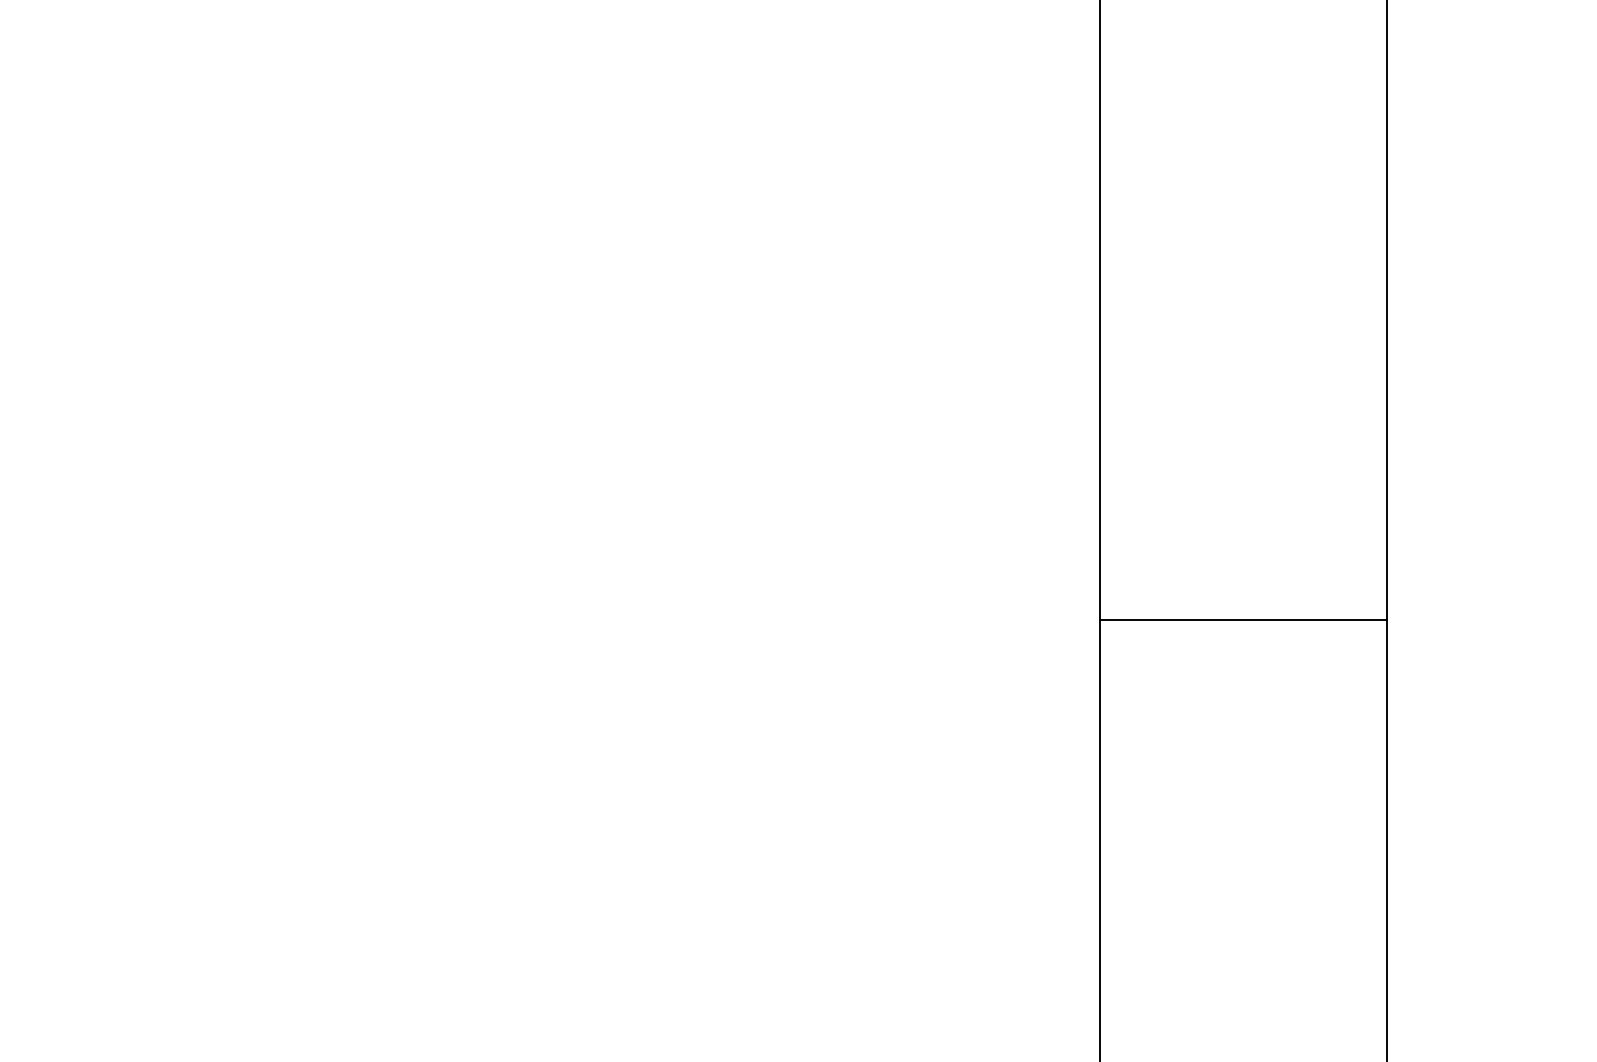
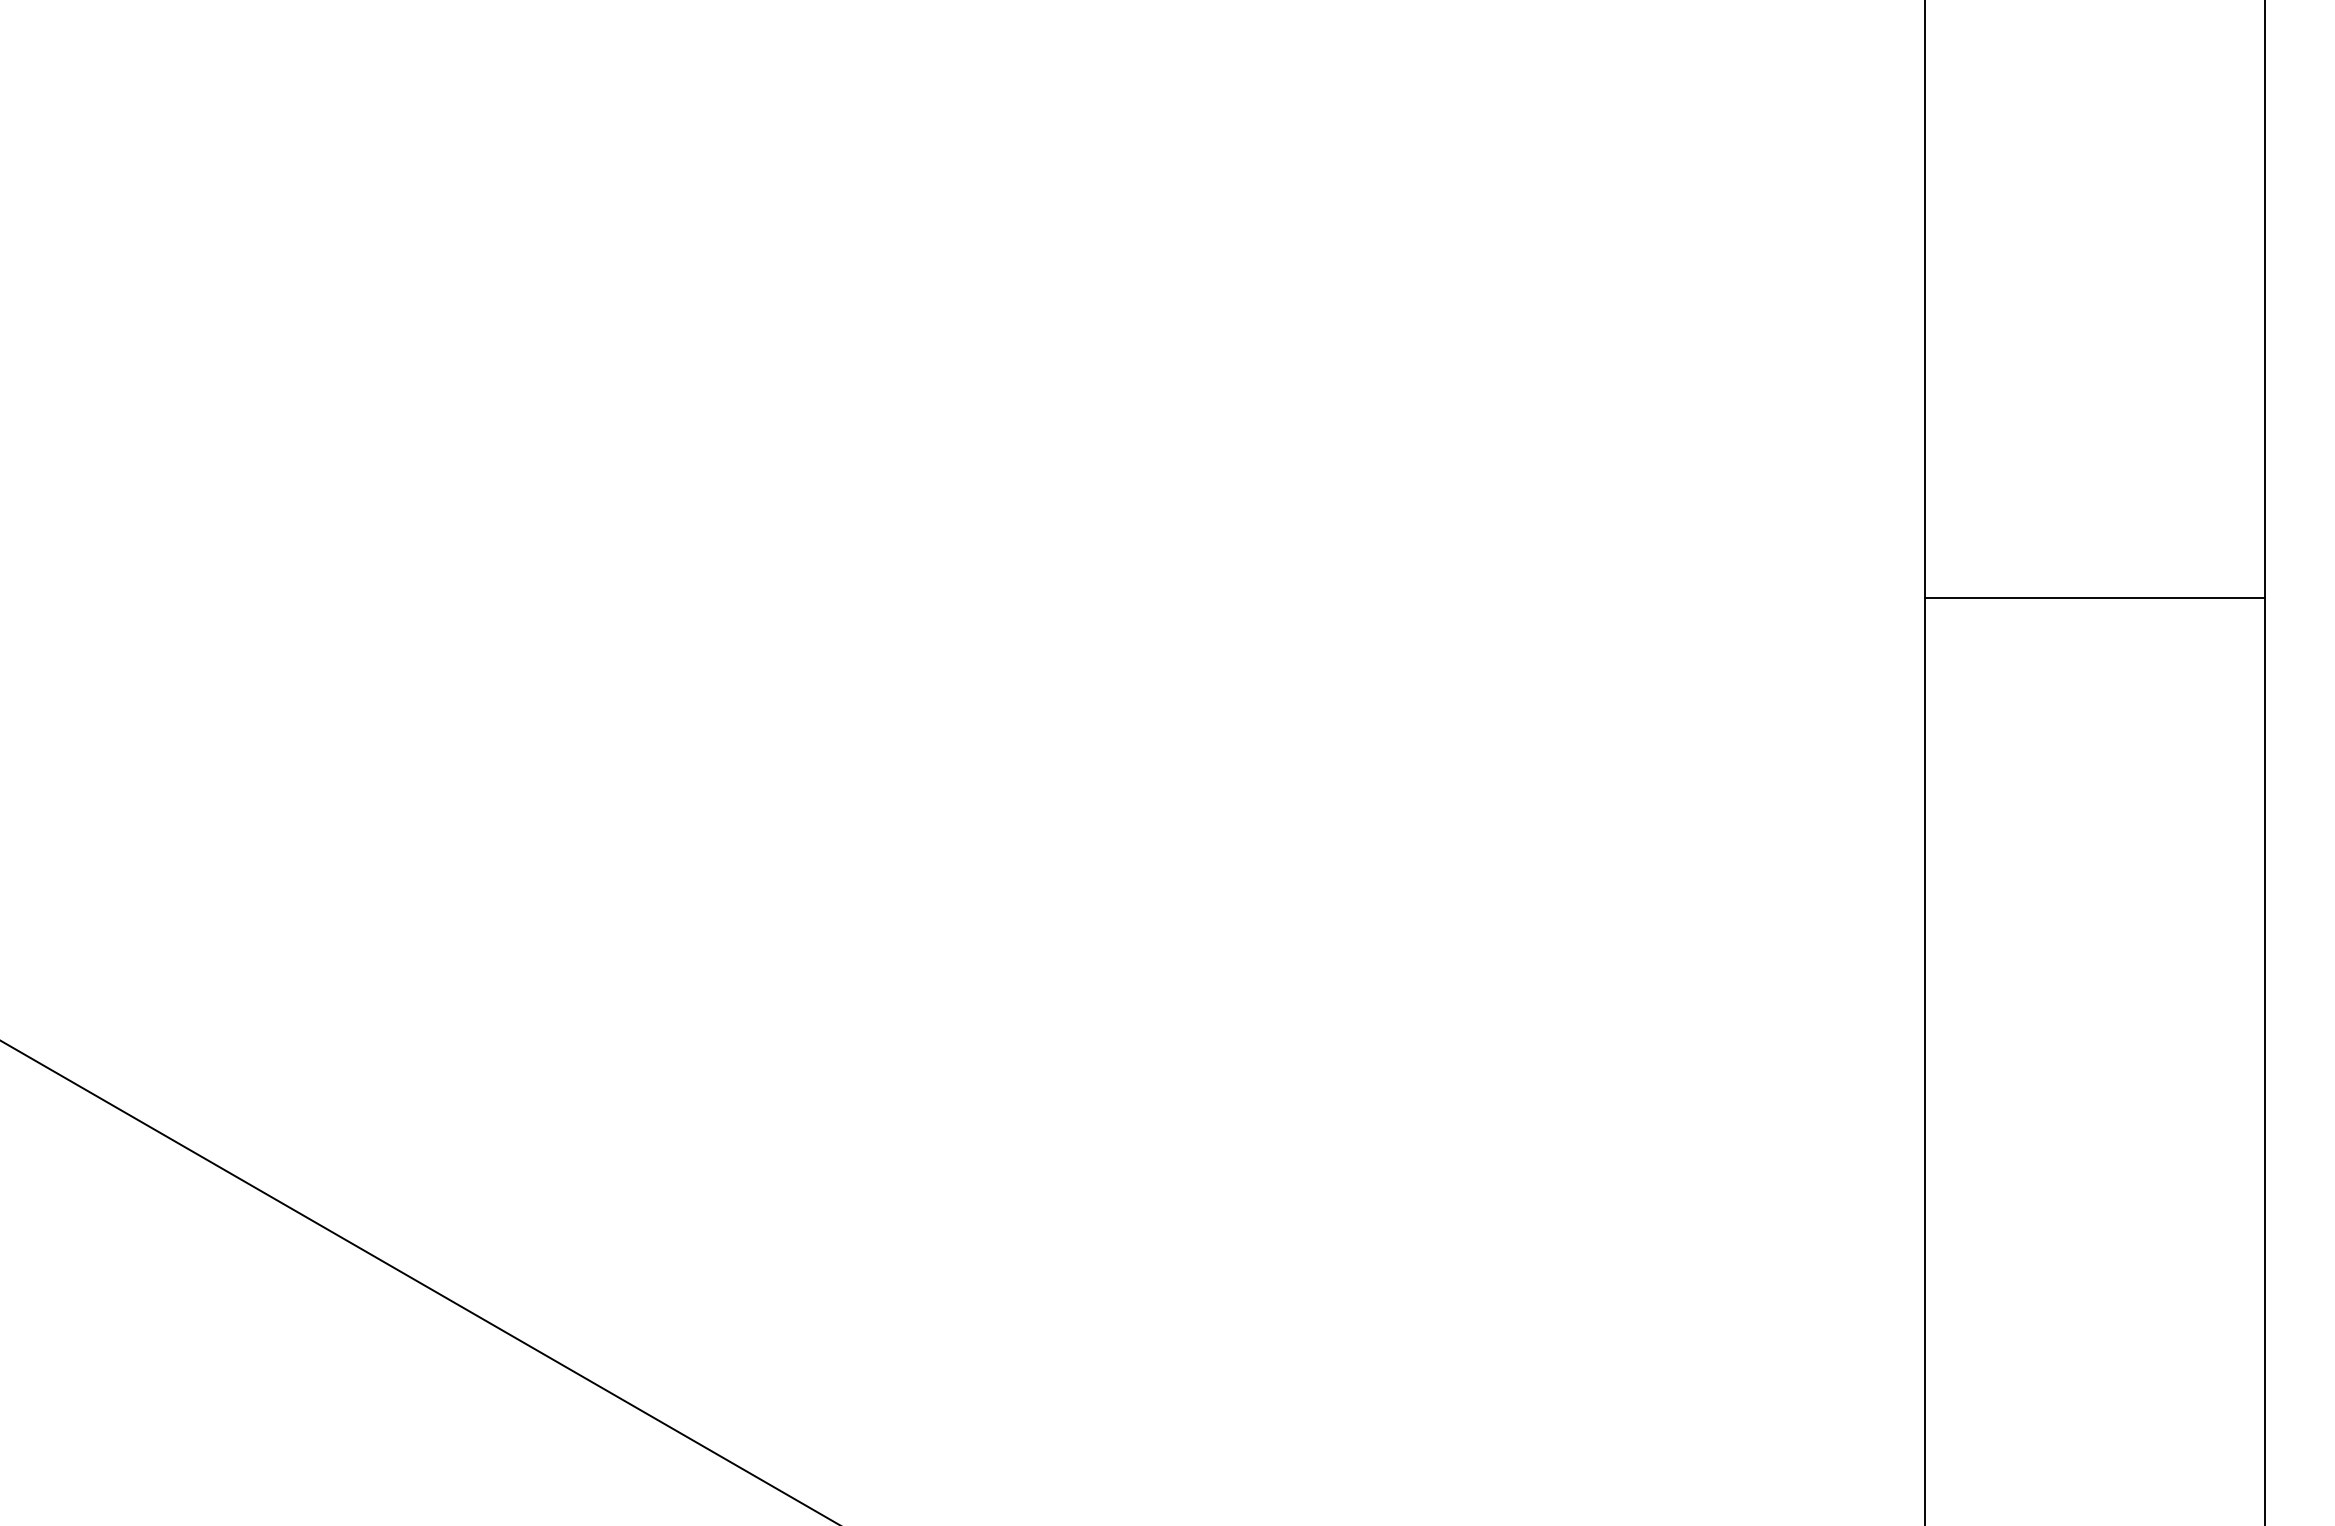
line: (1243, 620) -> (2094, 598), moved

